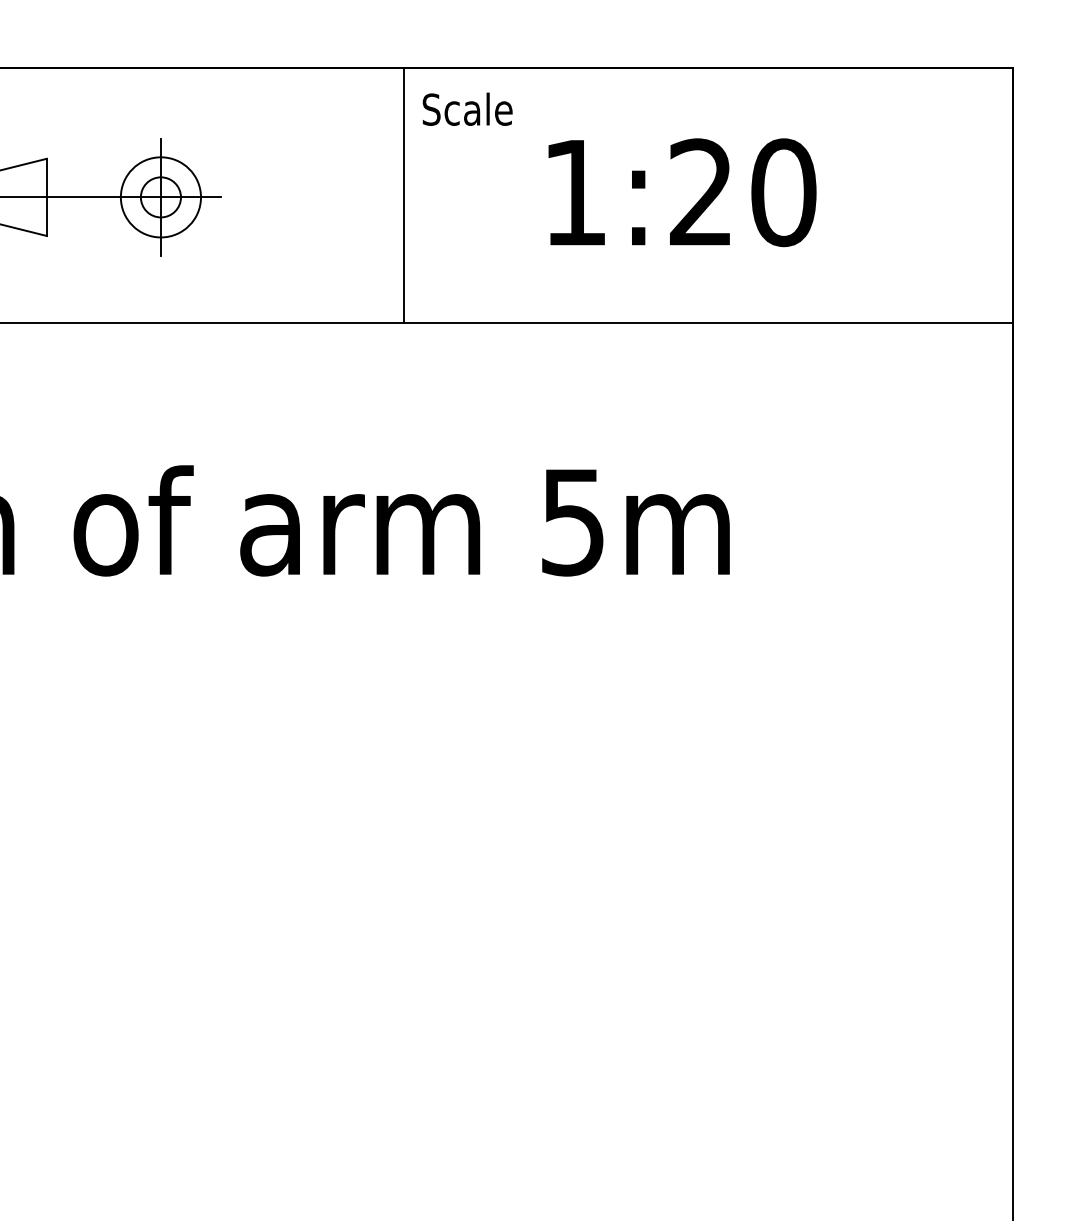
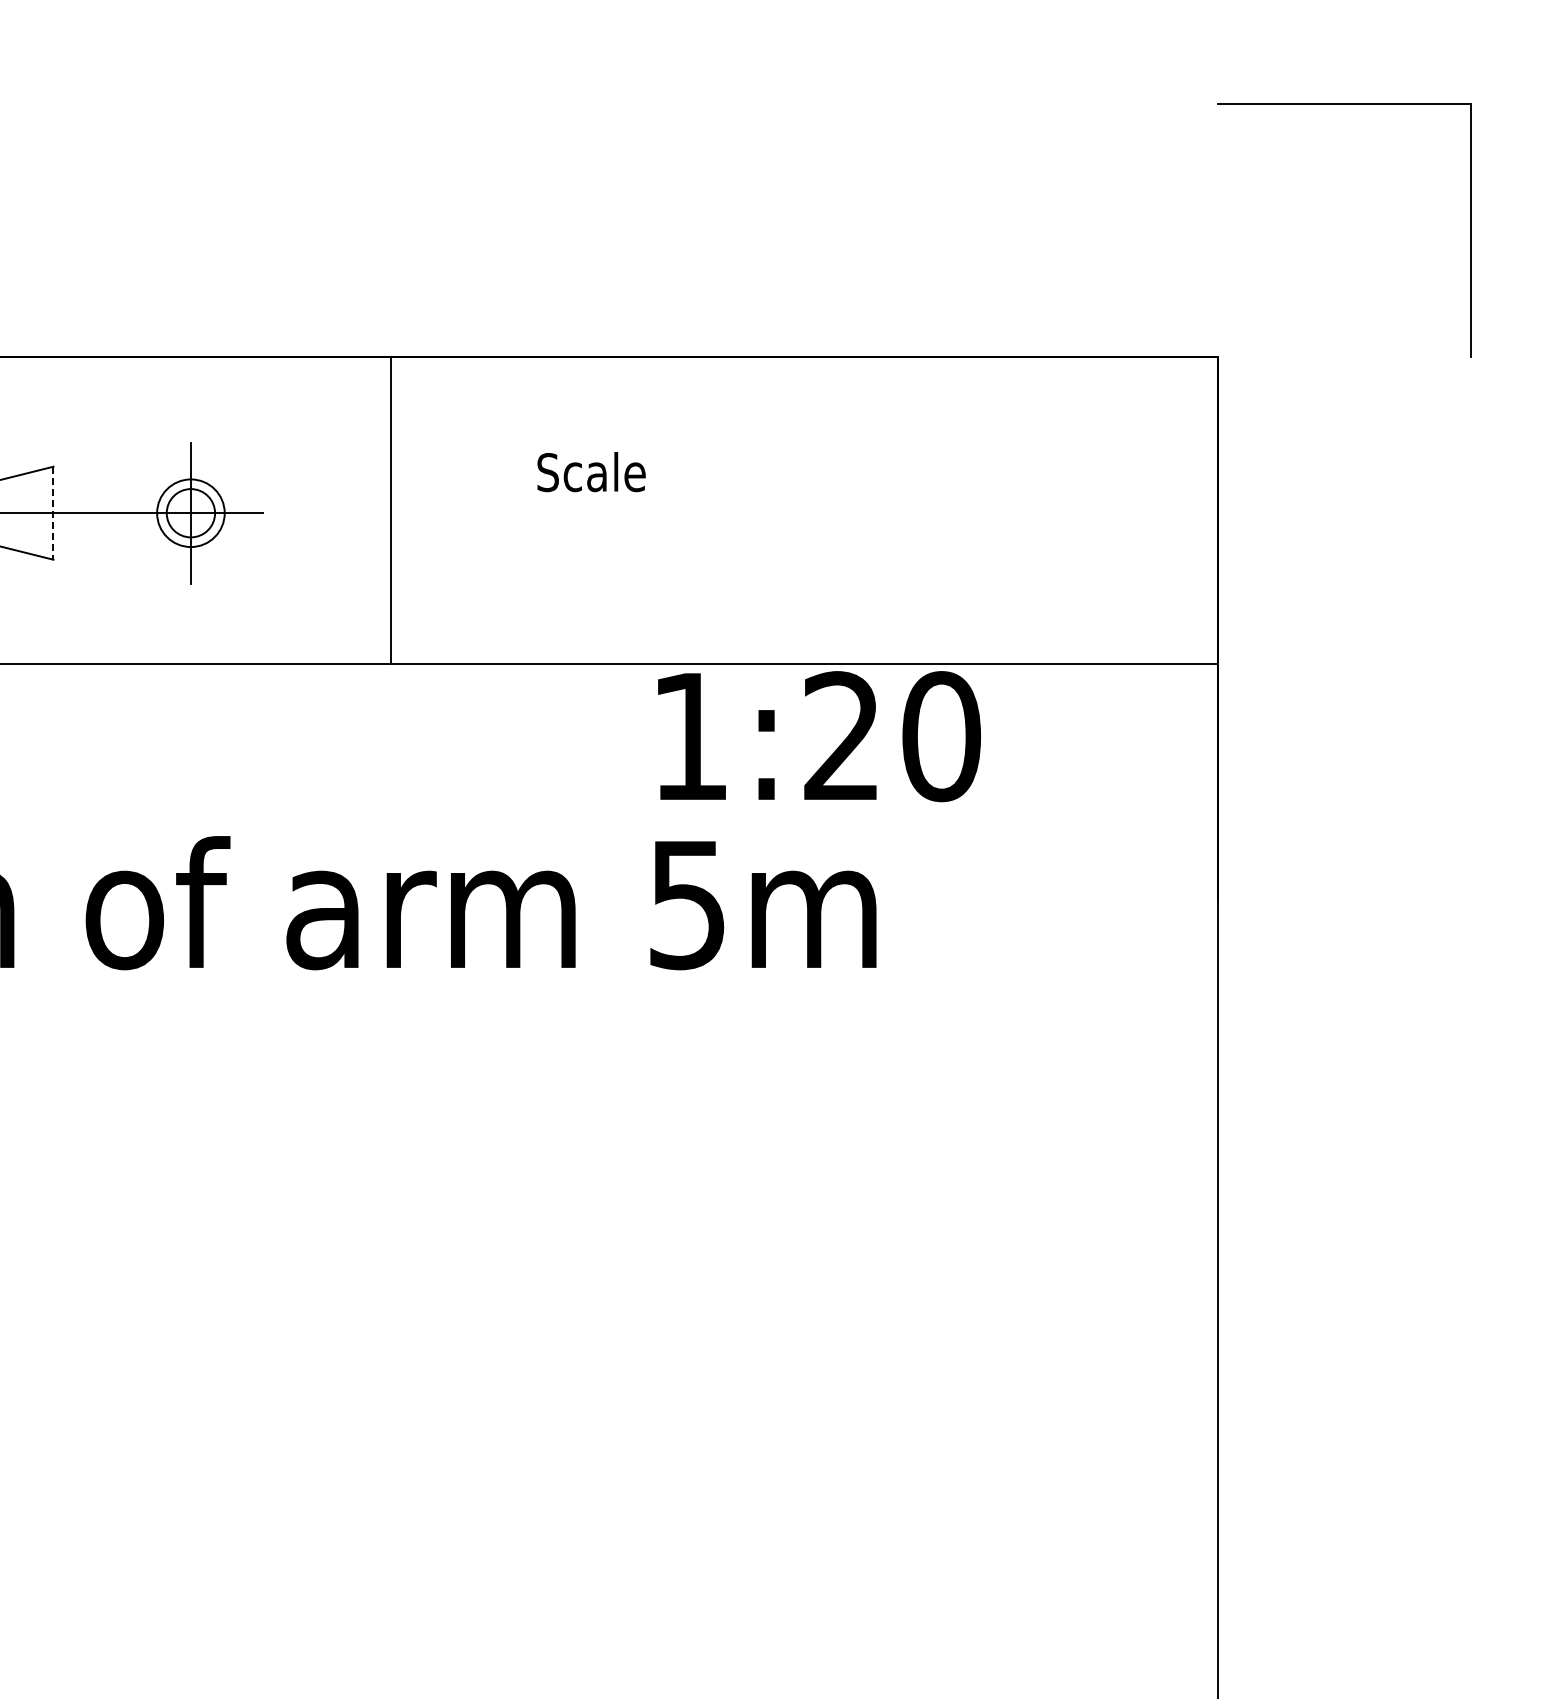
text: (467, 109) -> (591, 472), moved
text: (682, 192) -> (819, 736), moved
line: (404, 195) -> (391, 510), moved
circle: (160, 196) -> (190, 512), size x0.7
line: (46, 197) -> (53, 513), solid -> dashed

